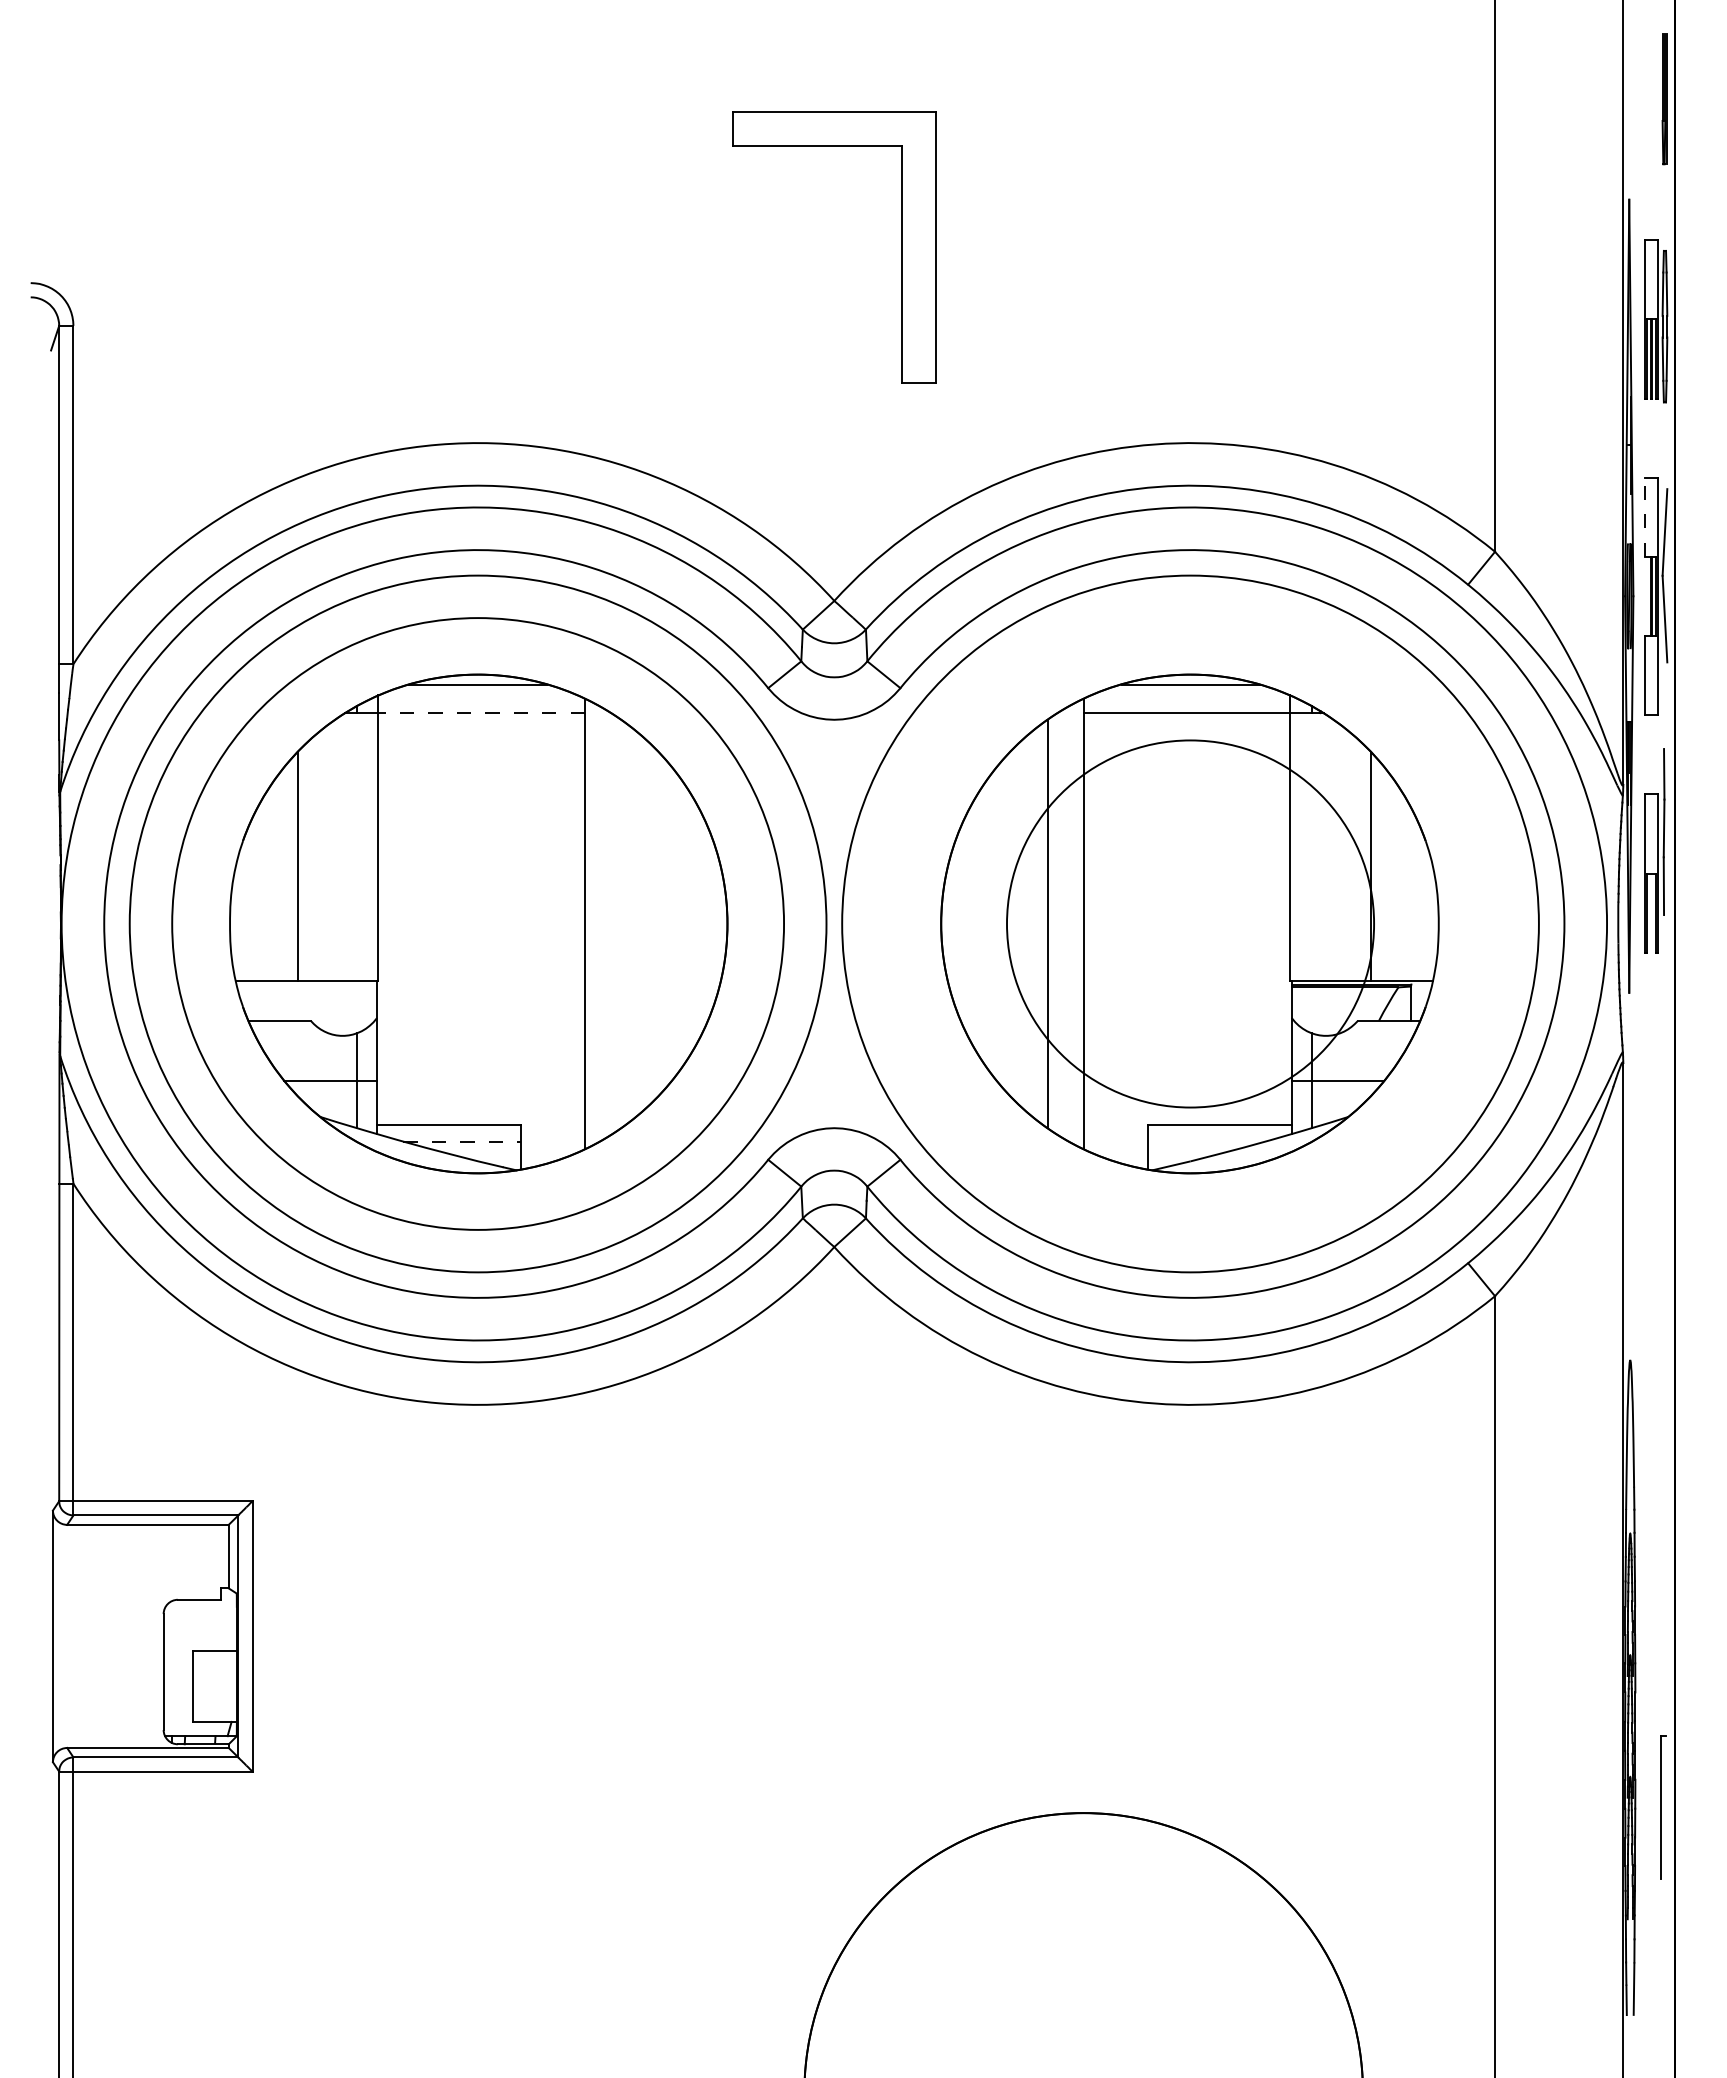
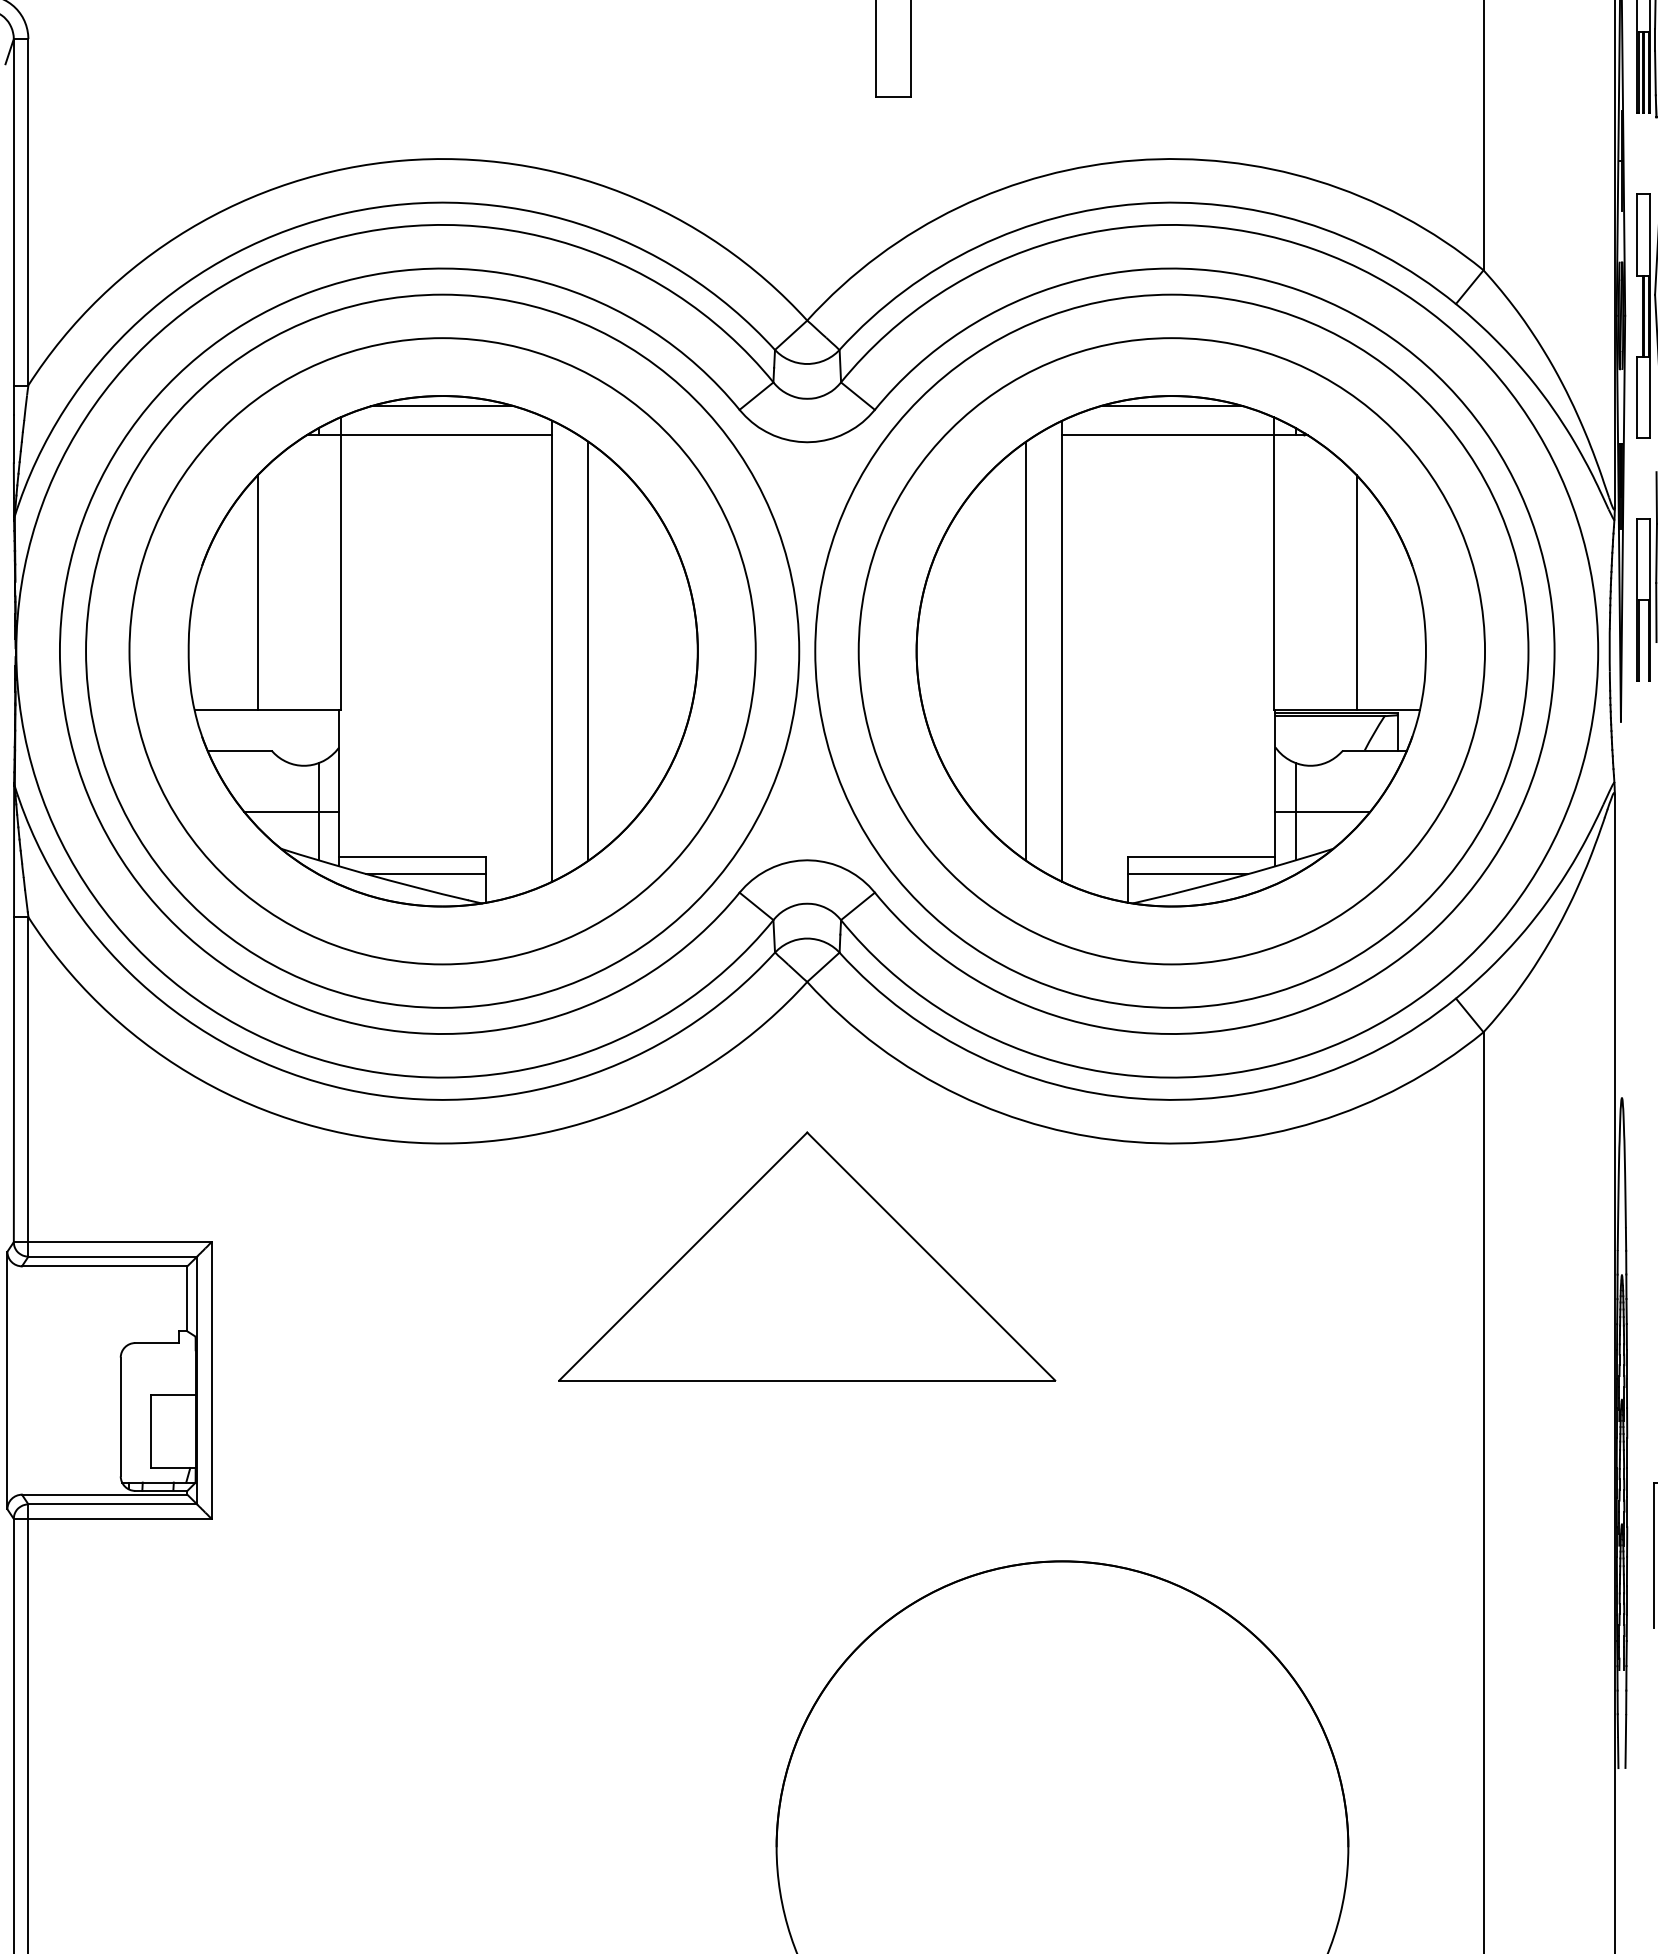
line: (1645, 517) -> (1637, 235), dashed -> solid
line: (481, 713) -> (446, 435), dashed -> solid
line: (620, 923) -> (588, 650), added
circle: (1190, 923) -> (1171, 650), size x1.67
line: (462, 1141) -> (426, 873), dashed -> solid
line: (1206, 1141) -> (1188, 873), added
part: (834, 1515) -> (807, 1256), added

